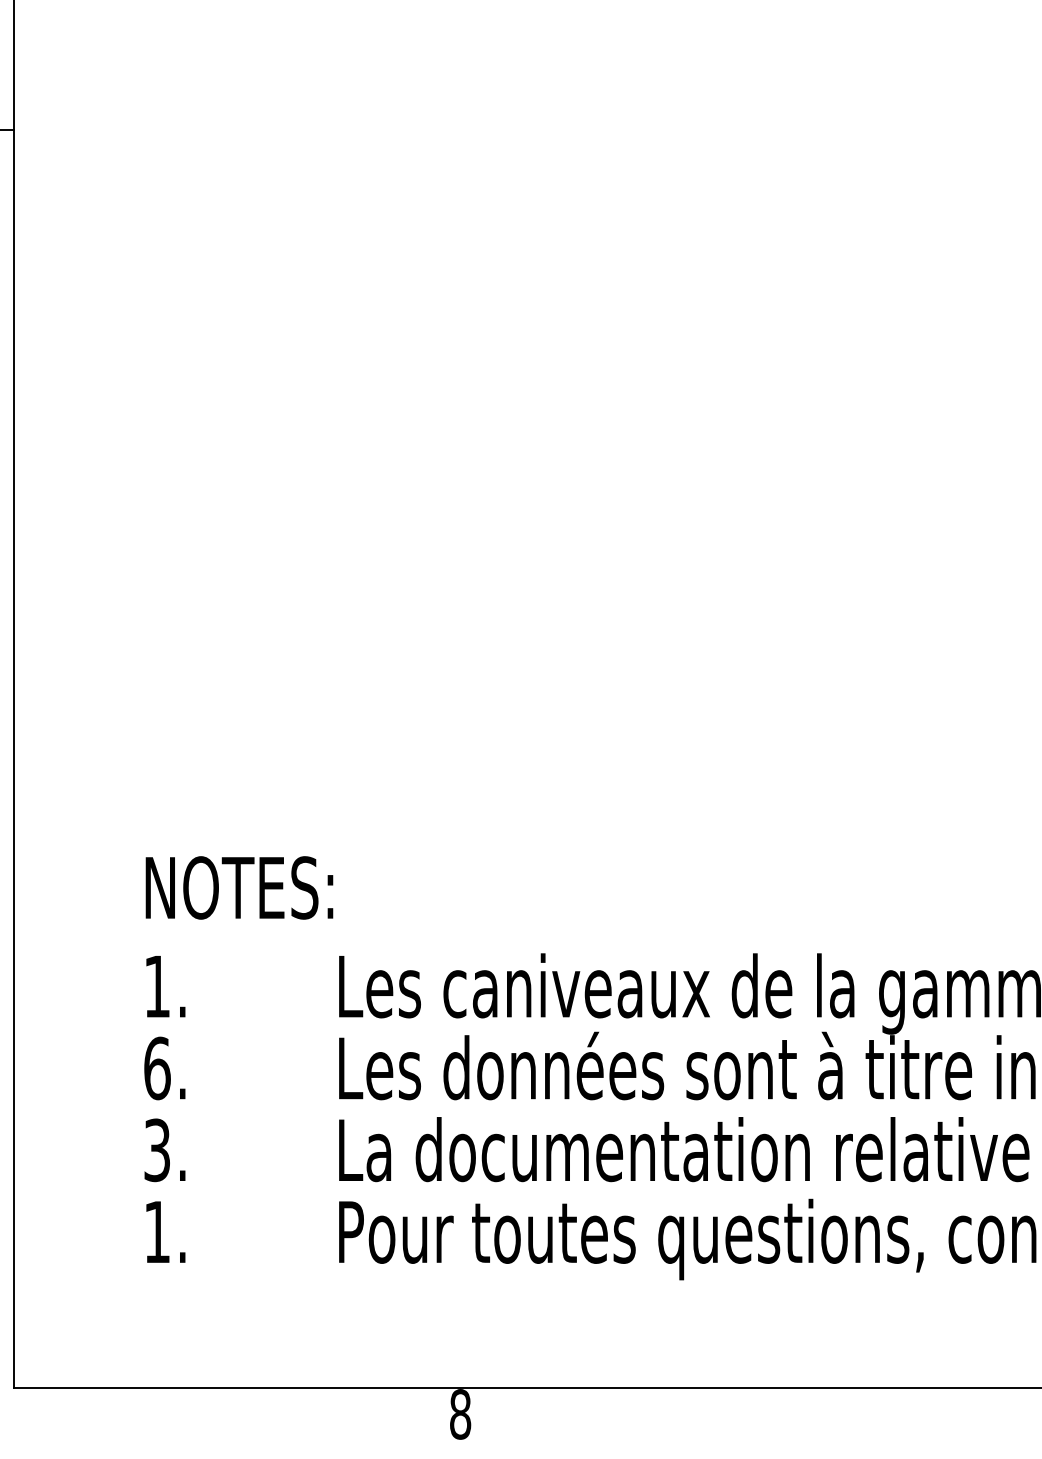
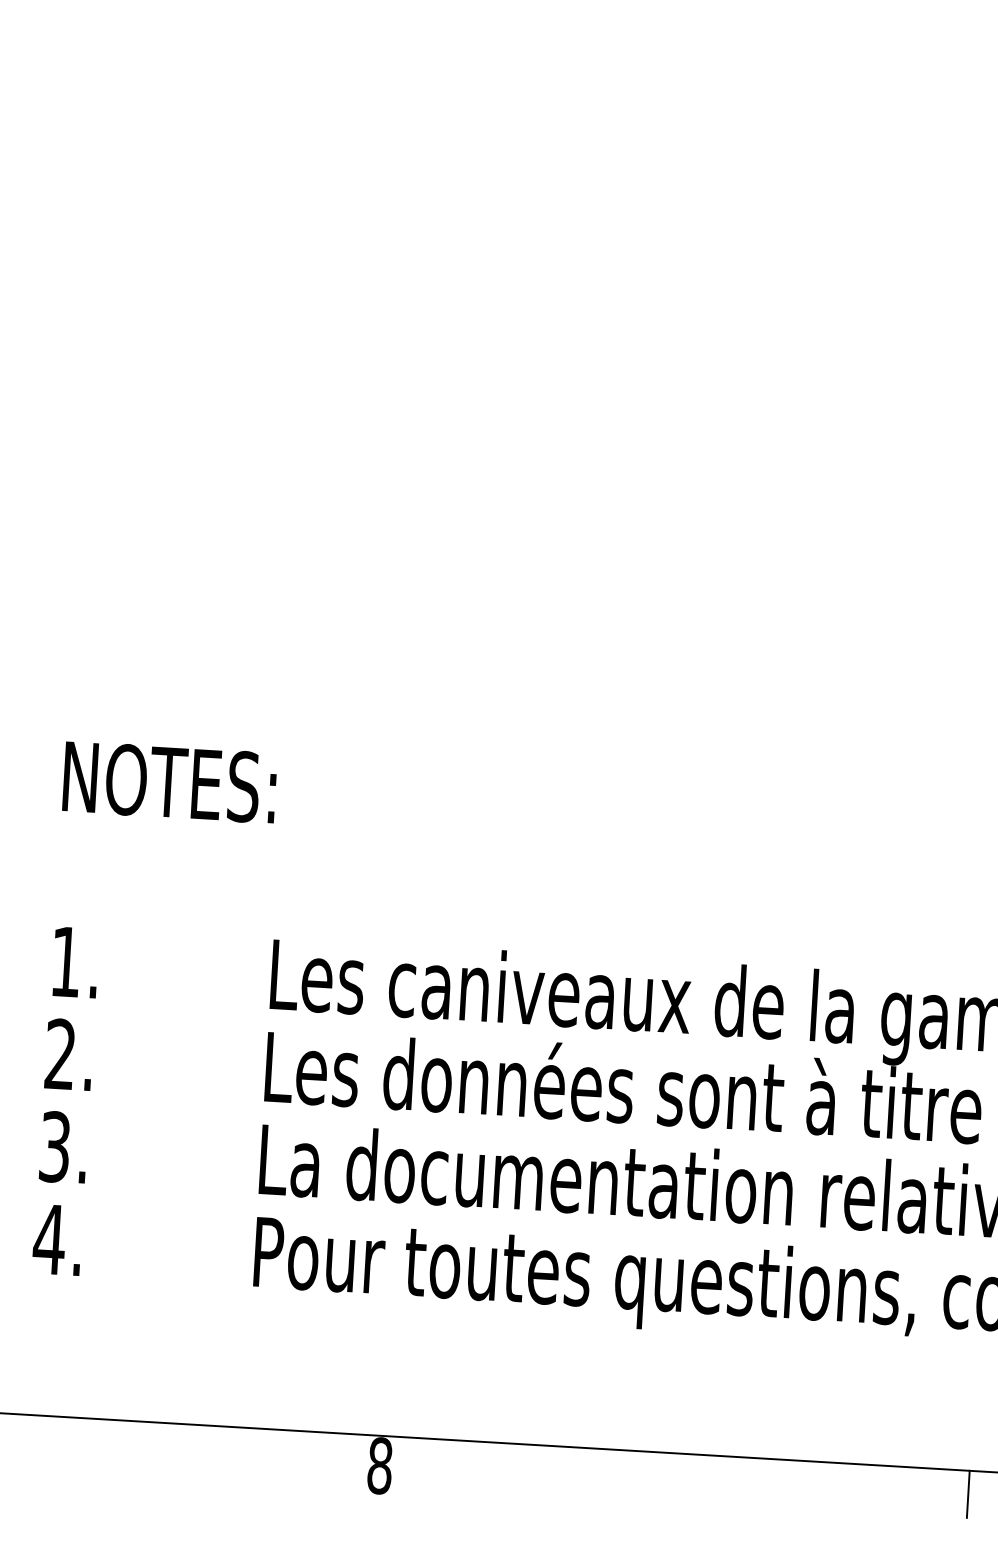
text: (239, 887) -> (169, 781), moved
text: (157, 1068) -> (60, 1054), 6. -> 2.
text: (157, 1231) -> (49, 1238), 1. -> 4.
line: (980, 1408) -> (968, 1494), added

